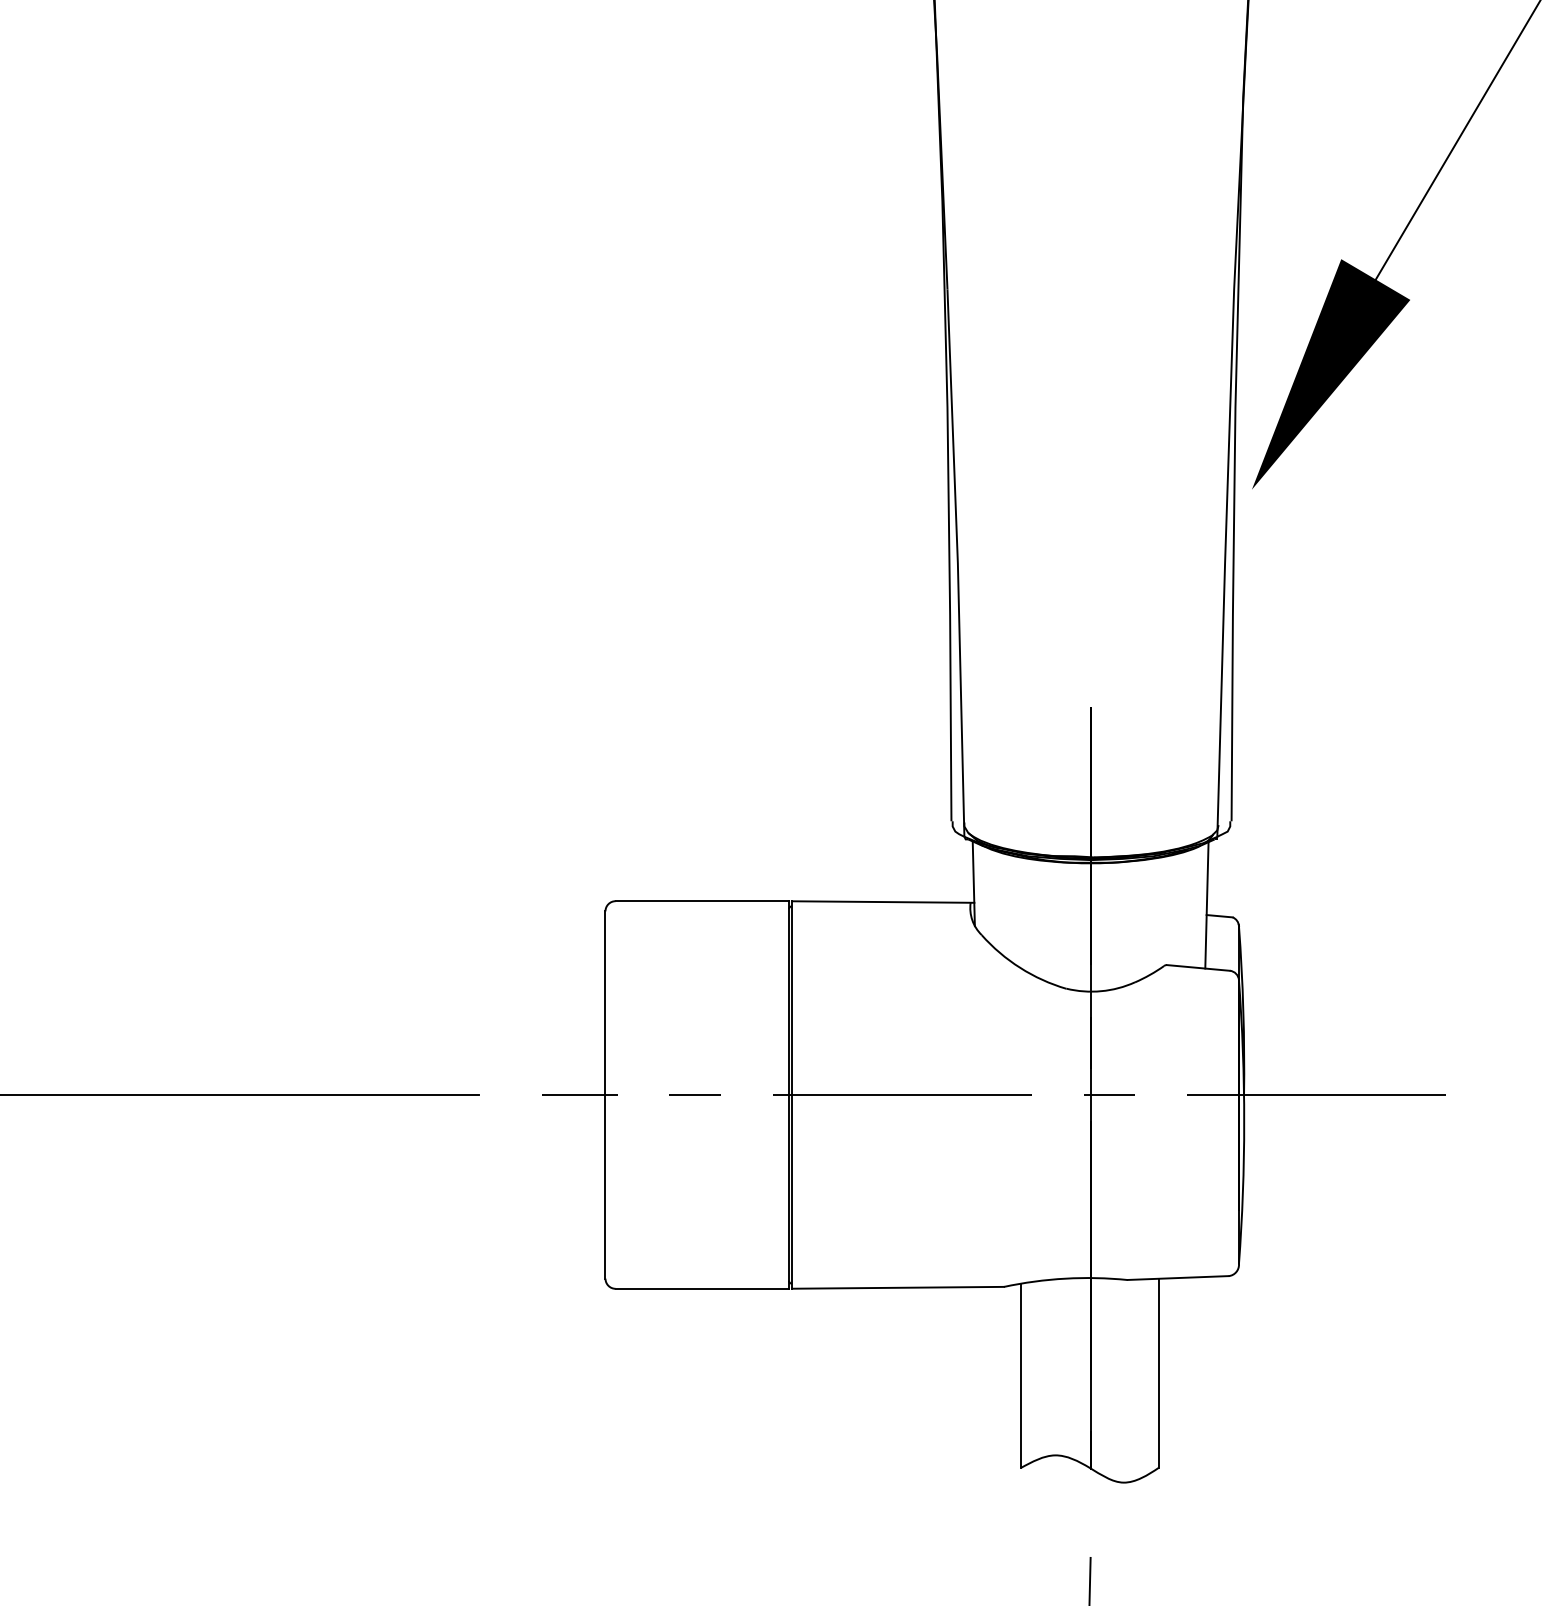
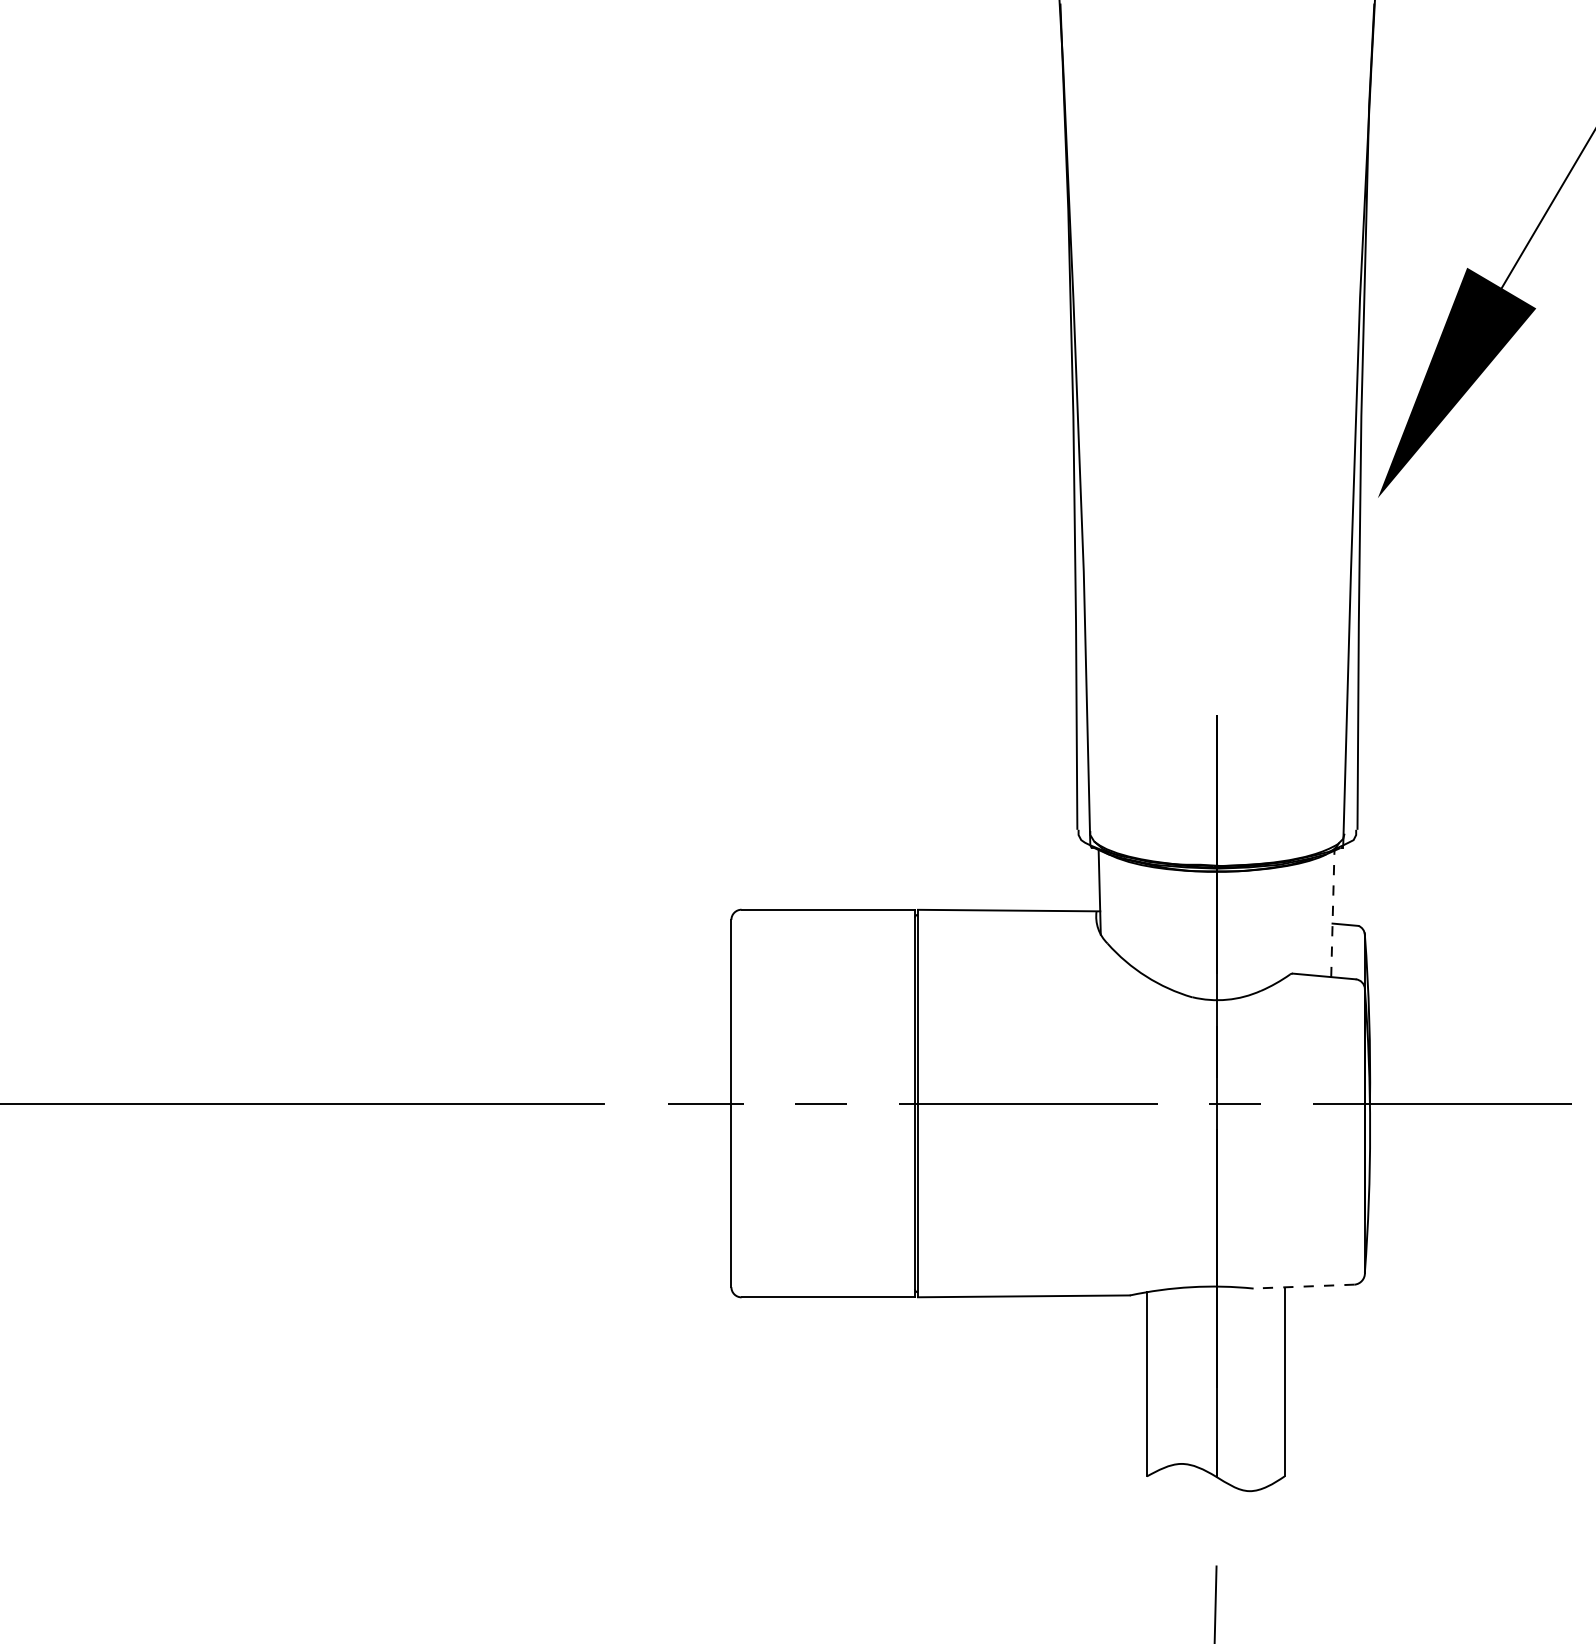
line: (1206, 904) -> (1332, 913), solid -> dashed
line: (1177, 1277) -> (1303, 1286), solid -> dashed

